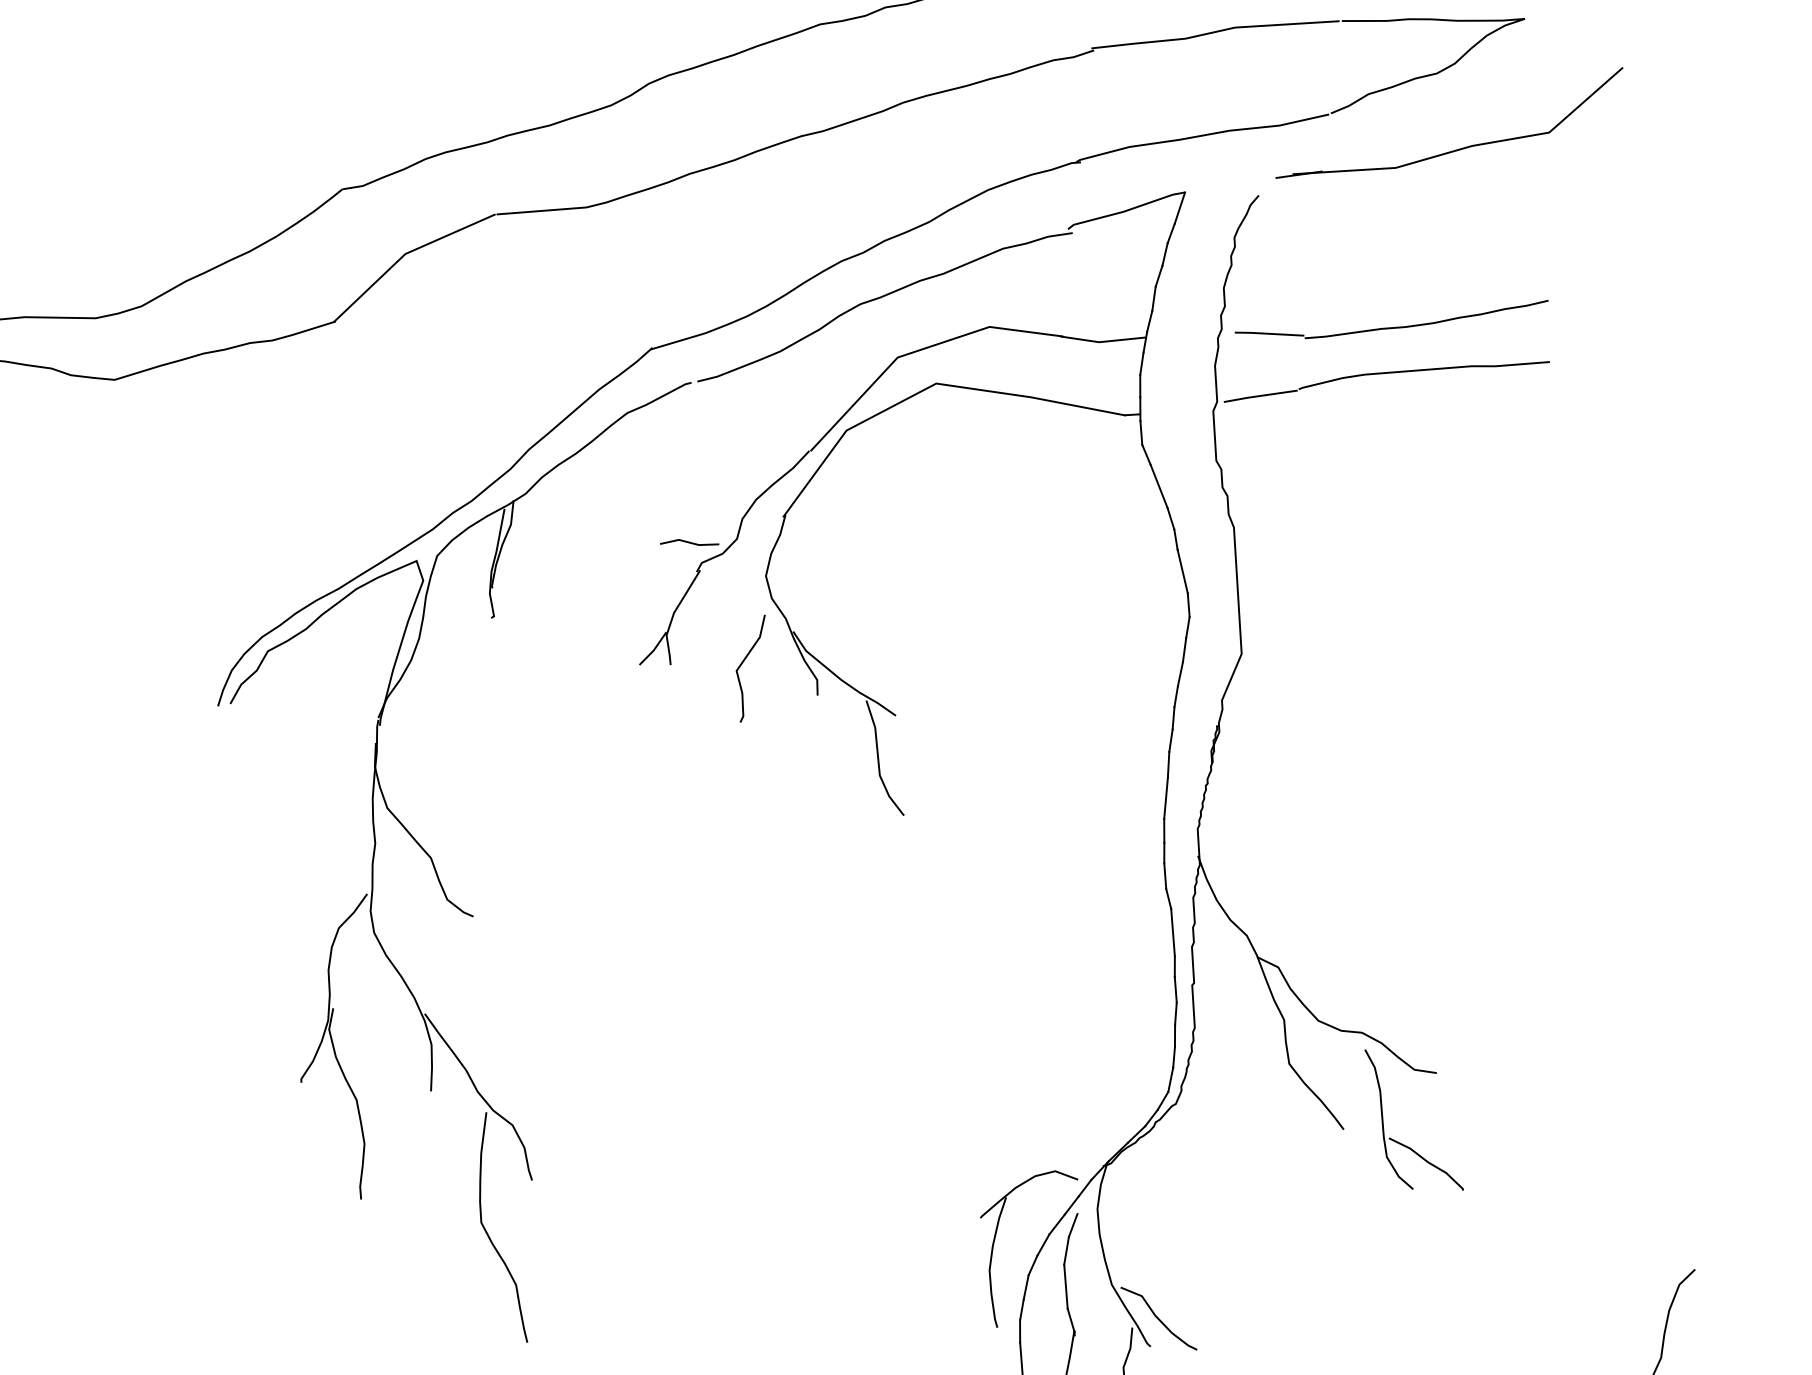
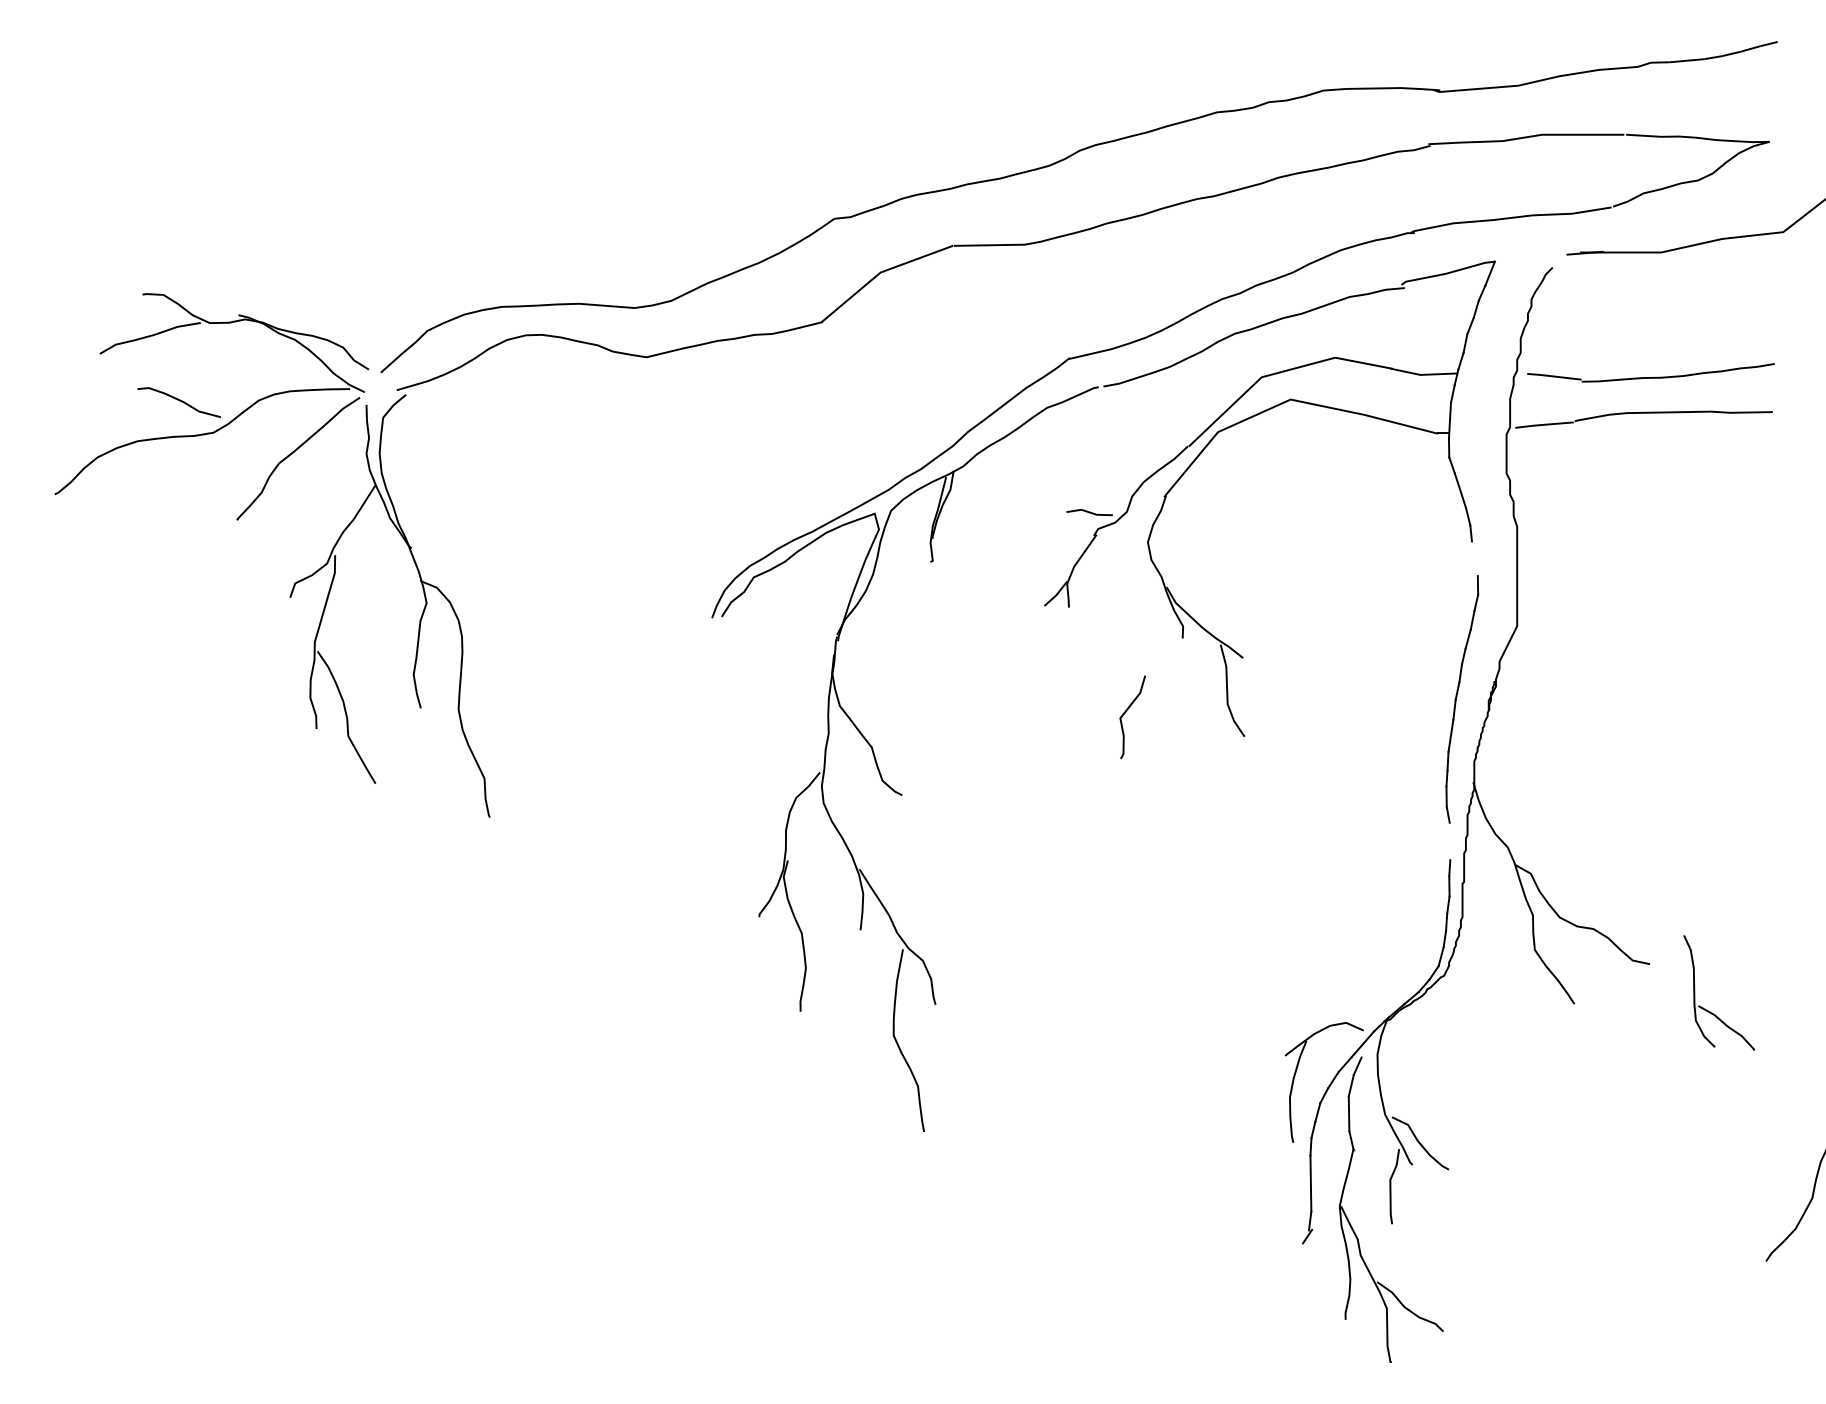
line: (1182, 571) -> (1474, 558), removed
curve: (743, 663) -> (1126, 712), moved
line: (1172, 932) -> (1449, 841), removed
part: (1402, 1143) -> (1708, 1010), moved

